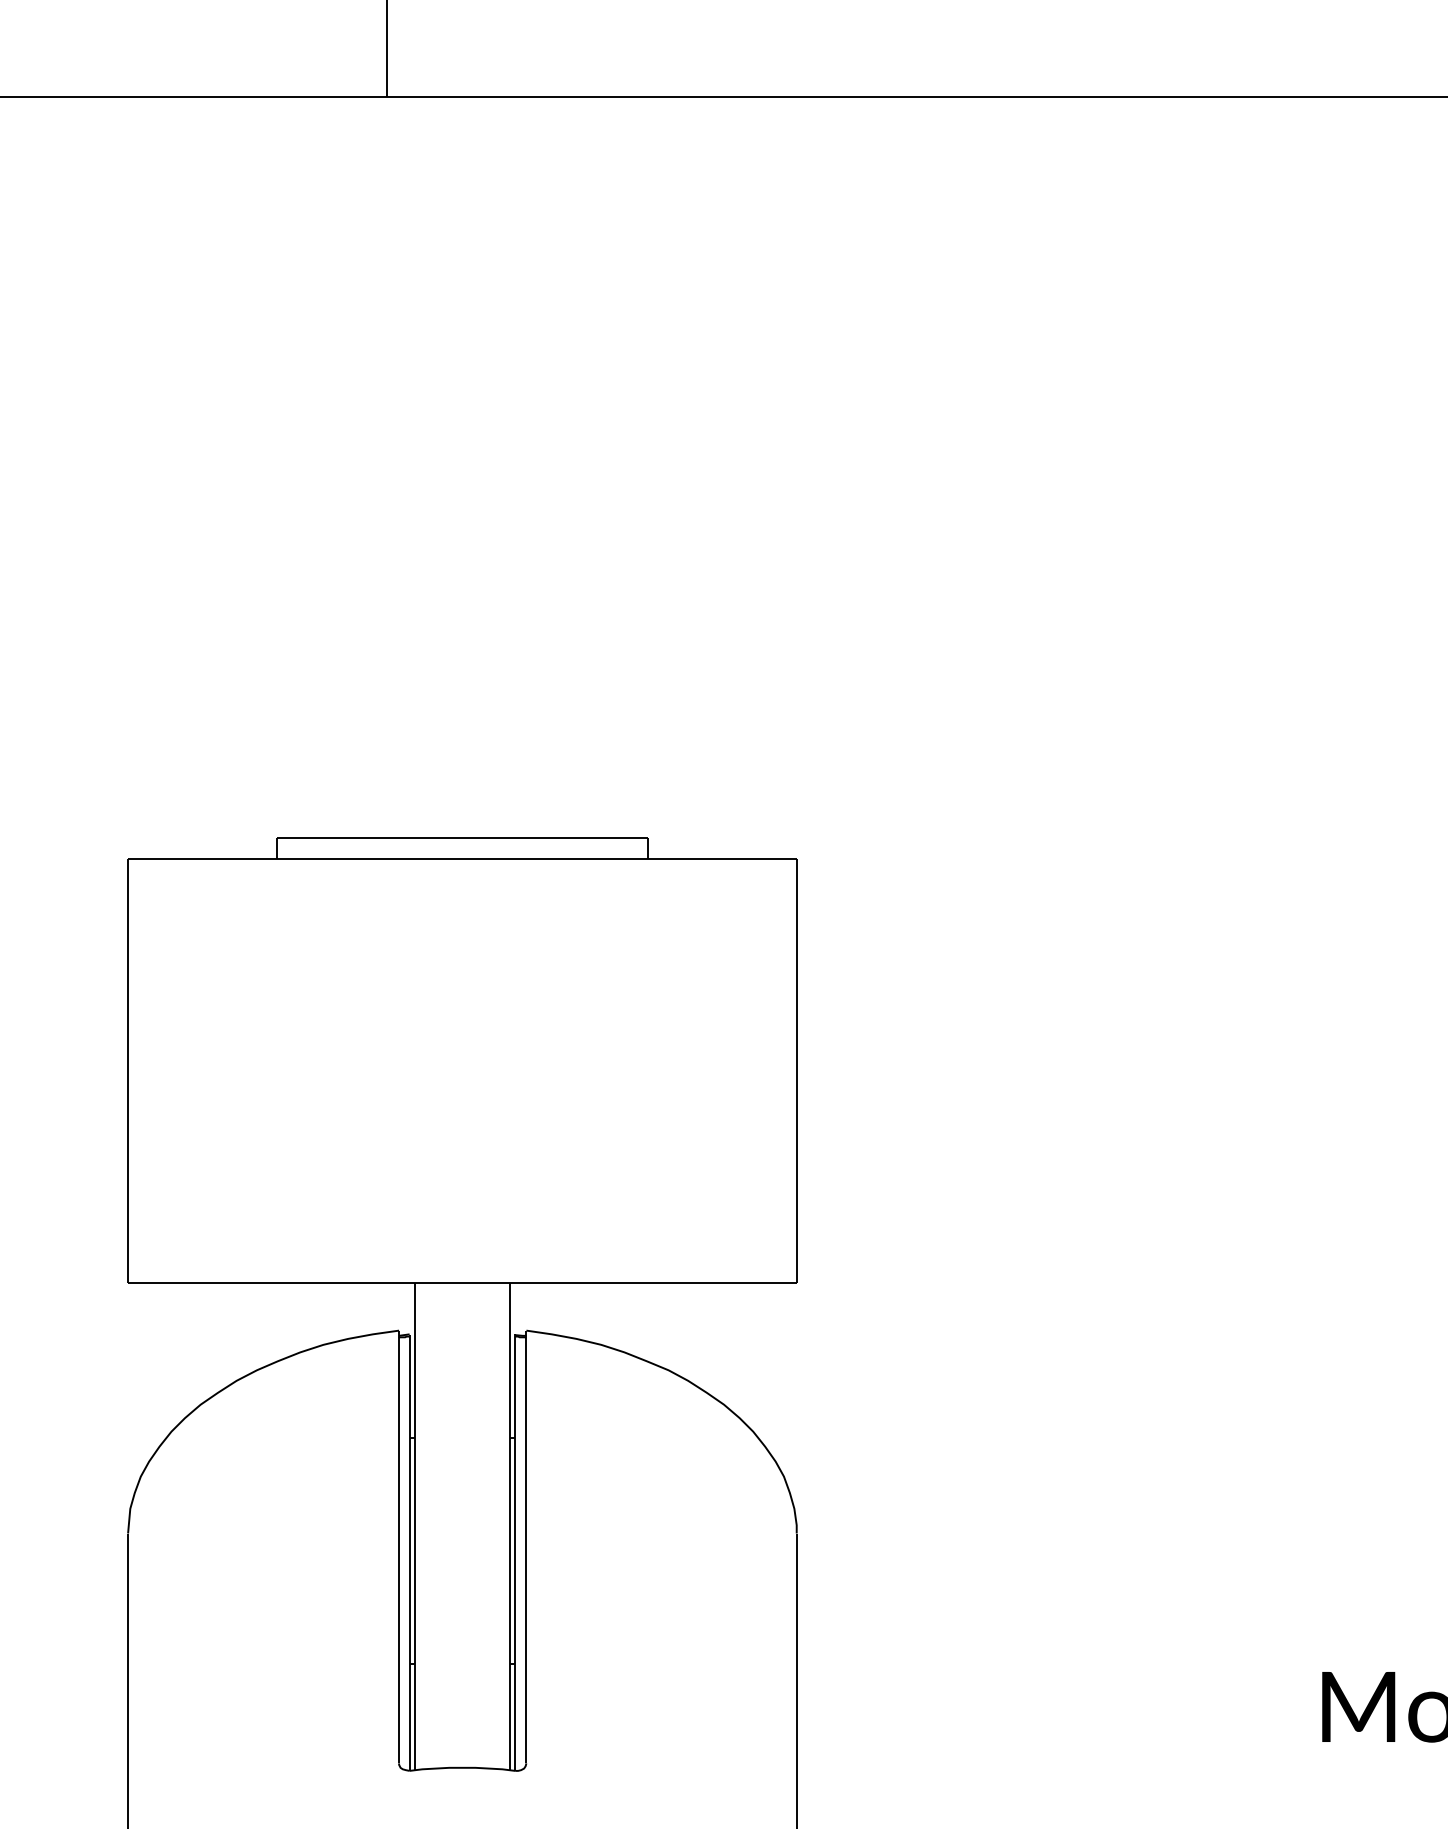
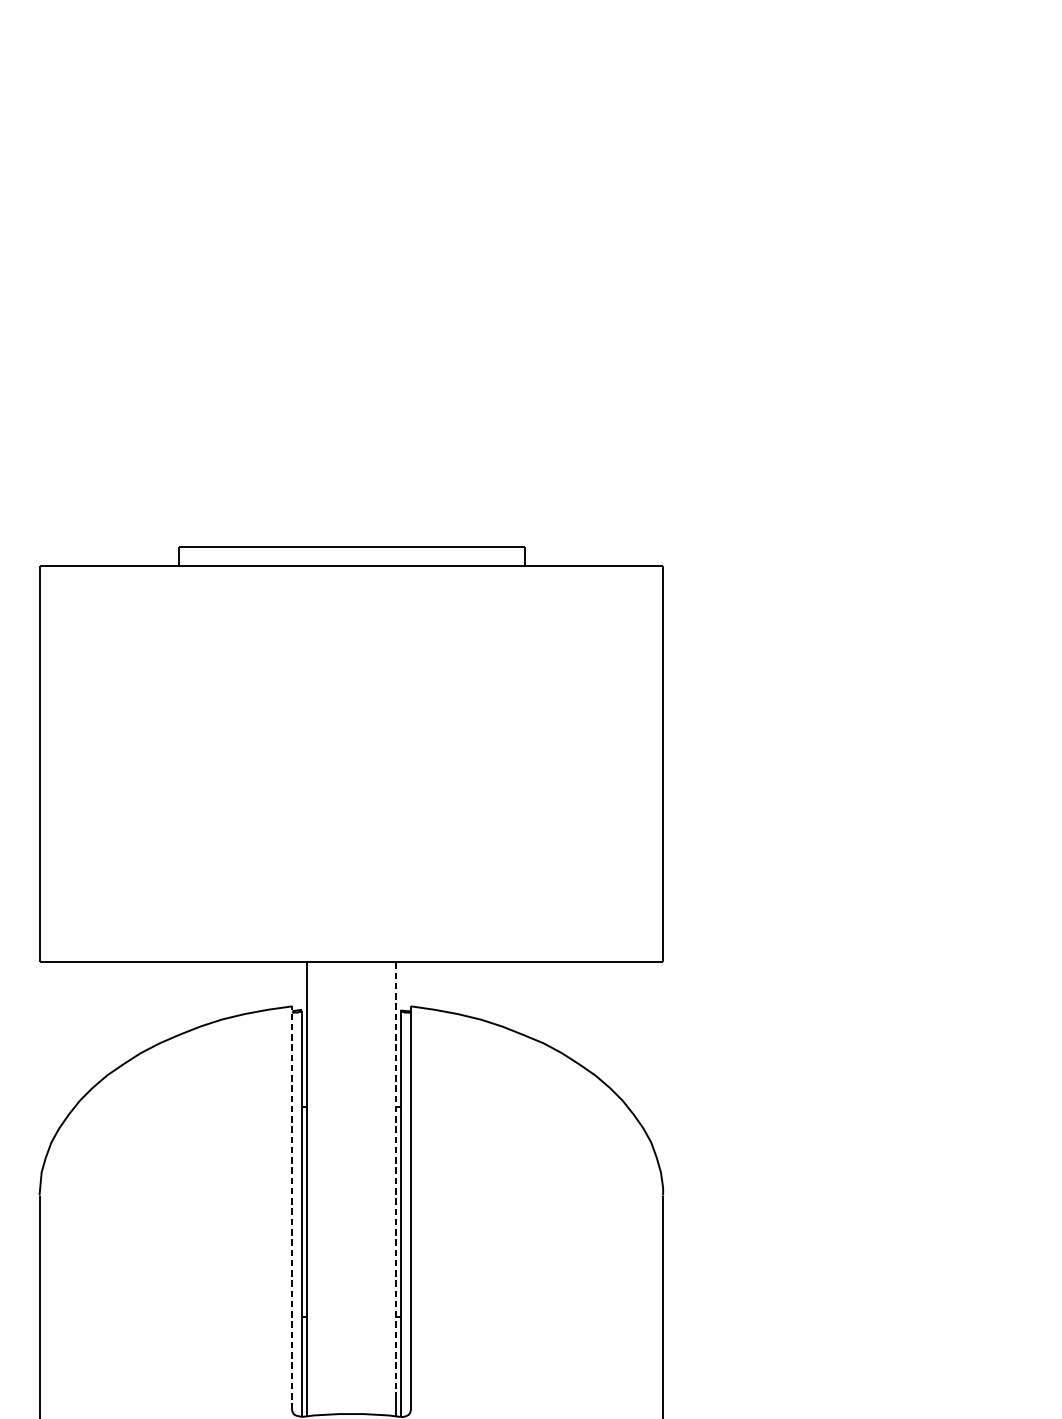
line: (509, 1514) -> (395, 1177), solid -> dashed
line: (399, 1546) -> (292, 1207), solid -> dashed

